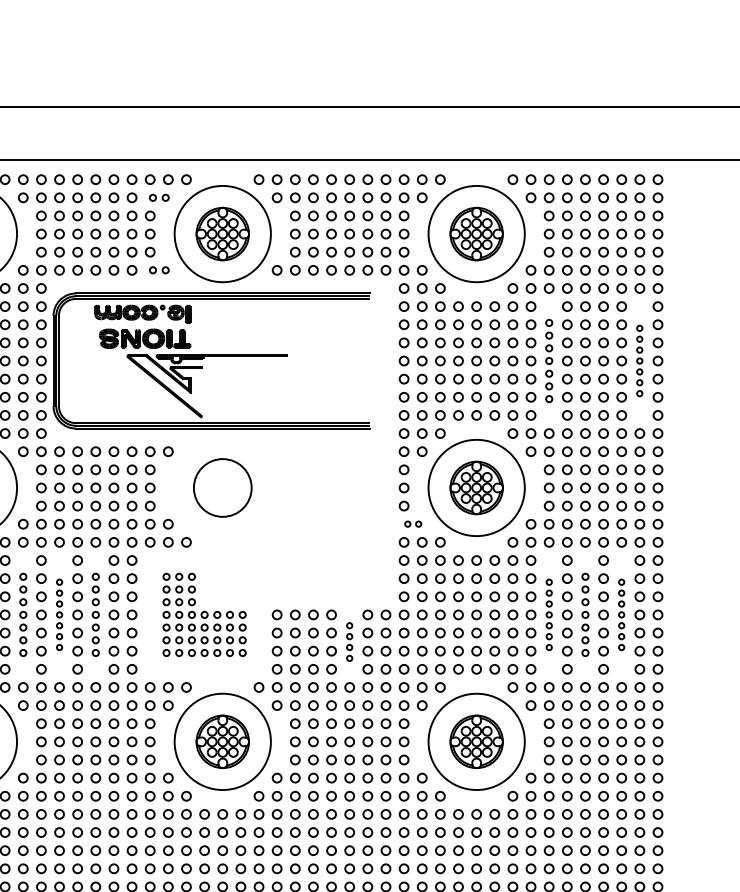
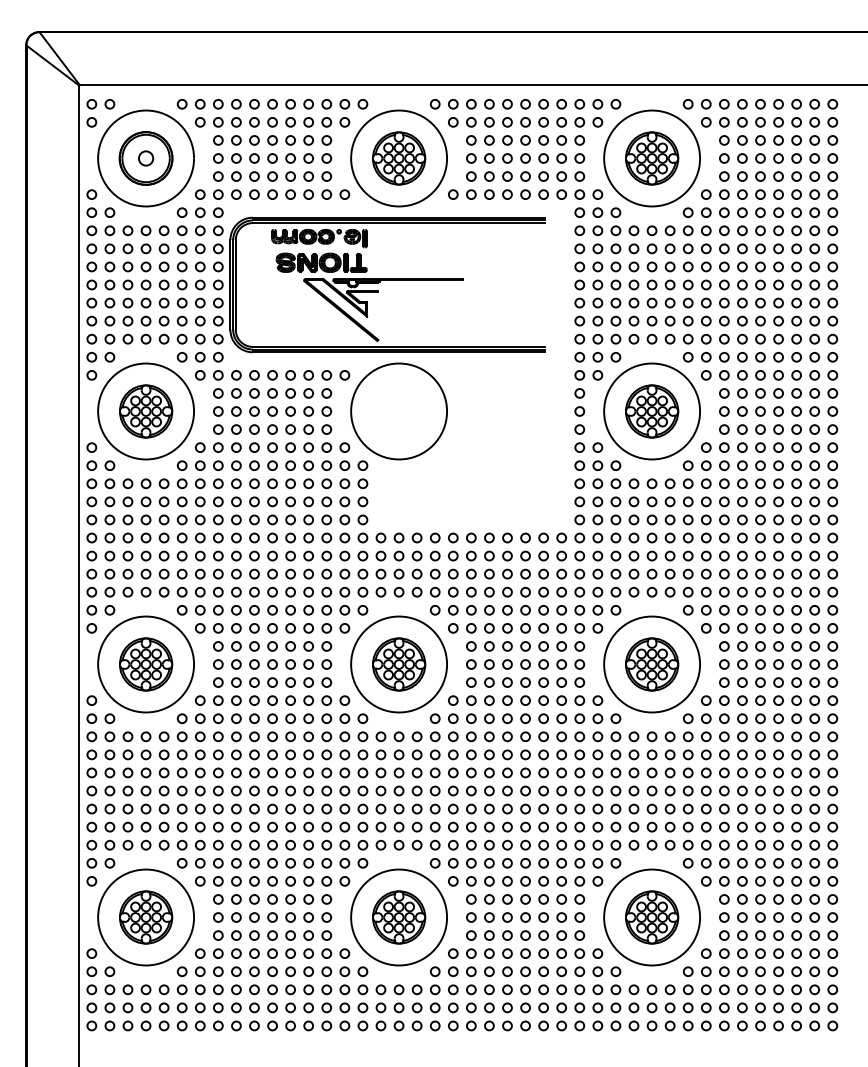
part: (158, 197) -> (335, 122), size x1.43
part: (158, 270) -> (335, 194), size x1.43
part: (549, 360) -> (724, 284), size x1.43
part: (639, 360) -> (814, 284), size x1.67
circle: (223, 487) -> (399, 411), size x1.67
part: (412, 524) -> (588, 447), size x1.67
part: (23, 614) -> (200, 537), size x1.43
part: (59, 614) -> (236, 537), size x1.67
part: (95, 614) -> (272, 537), size x1.43
part: (204, 614) -> (380, 537), size x1.43
part: (549, 614) -> (724, 537), size x1.67
part: (585, 614) -> (760, 537), size x1.43
part: (621, 614) -> (796, 537), size x1.67
part: (349, 641) -> (525, 564), size x1.67

